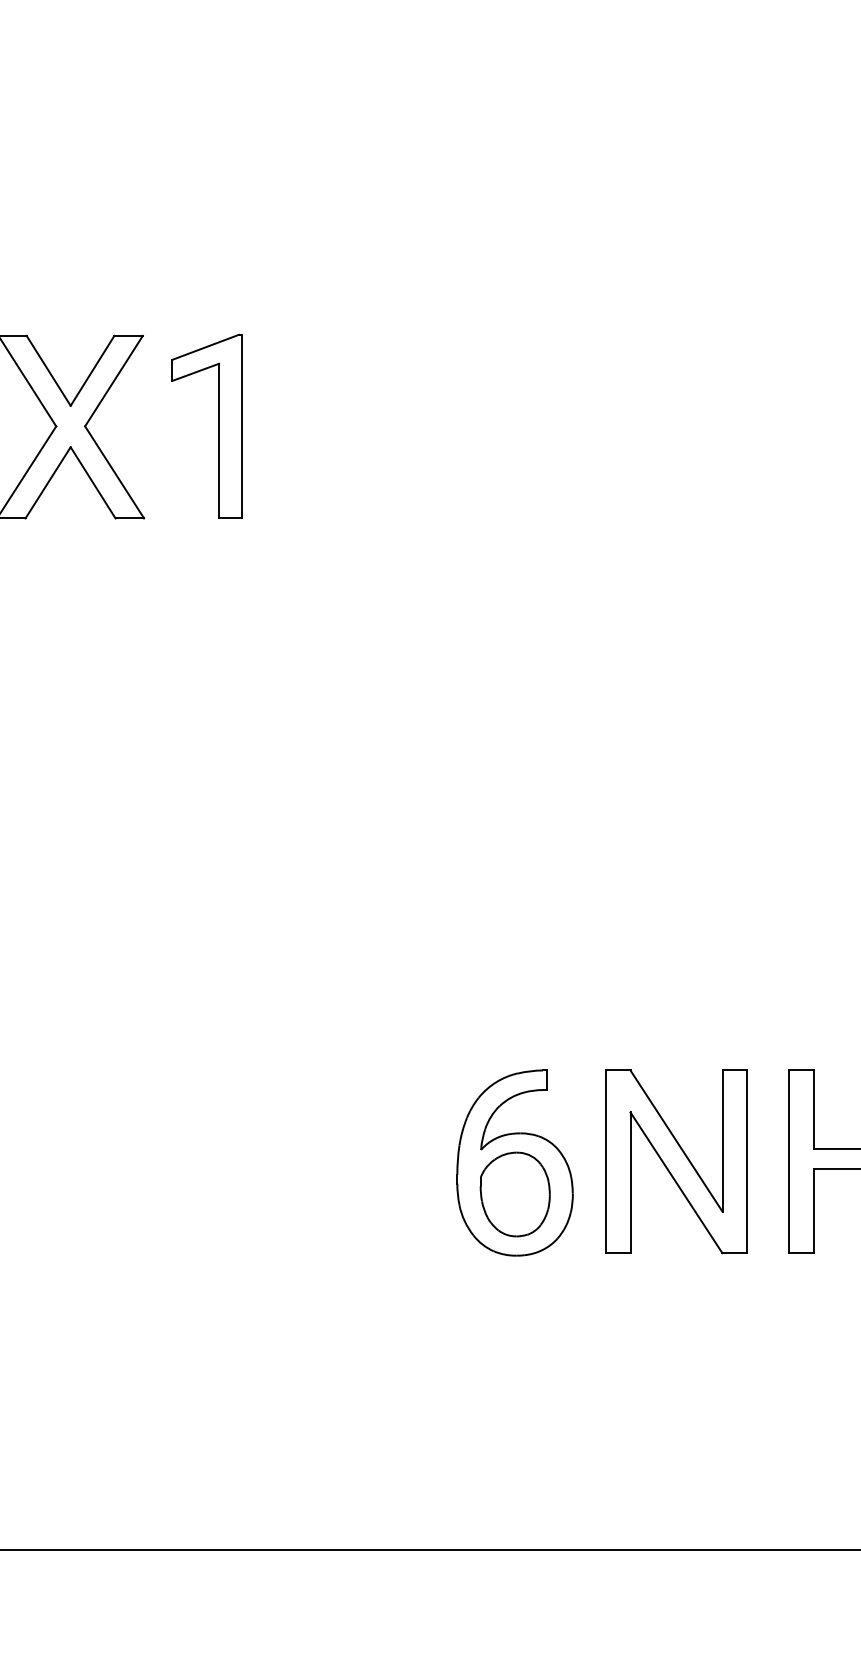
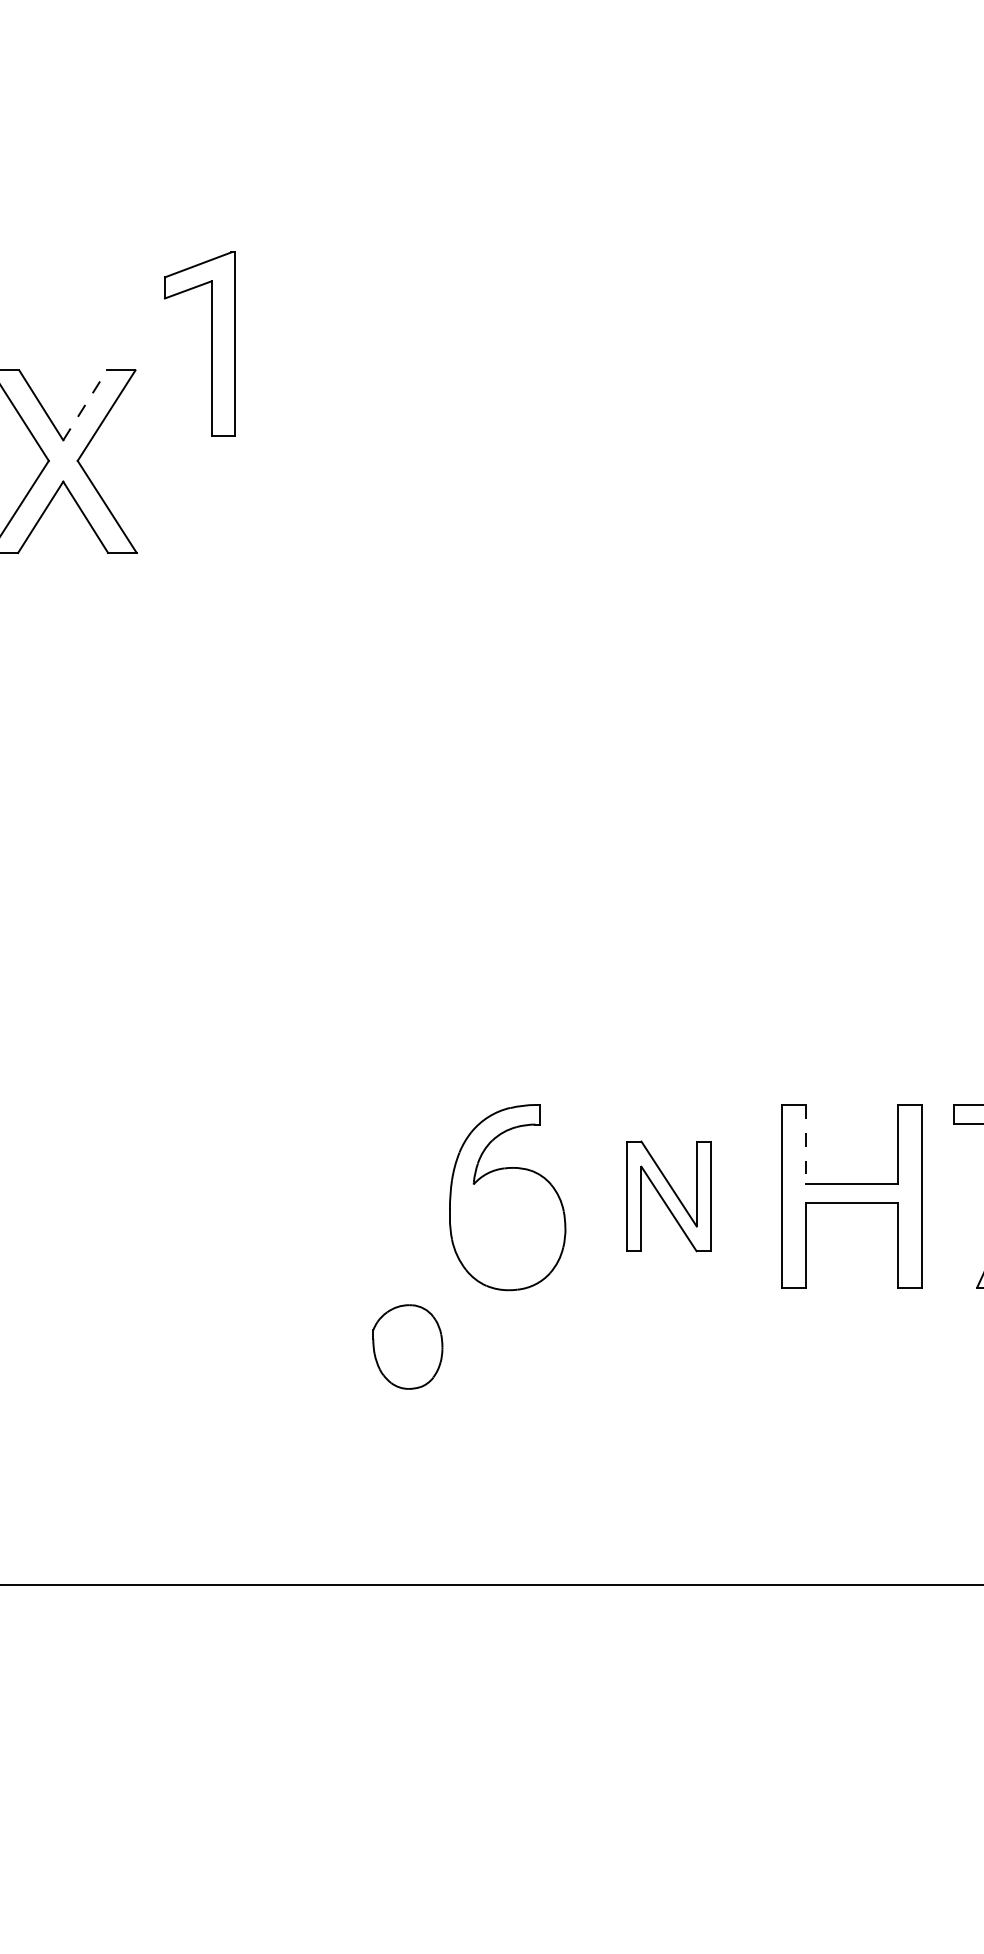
line: (92, 369) -> (85, 404), solid -> dashed
part: (218, 425) -> (211, 343), moved
line: (813, 1109) -> (806, 1144), solid -> dashed
part: (675, 1161) -> (668, 1196), size x0.6
part: (514, 1193) -> (407, 1346), moved

